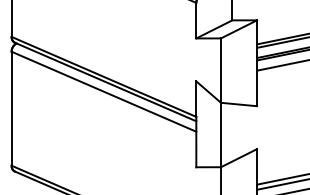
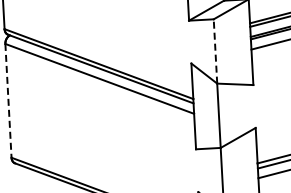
line: (221, 70) -> (215, 51), solid -> dashed
line: (11, 108) -> (8, 100), solid -> dashed

